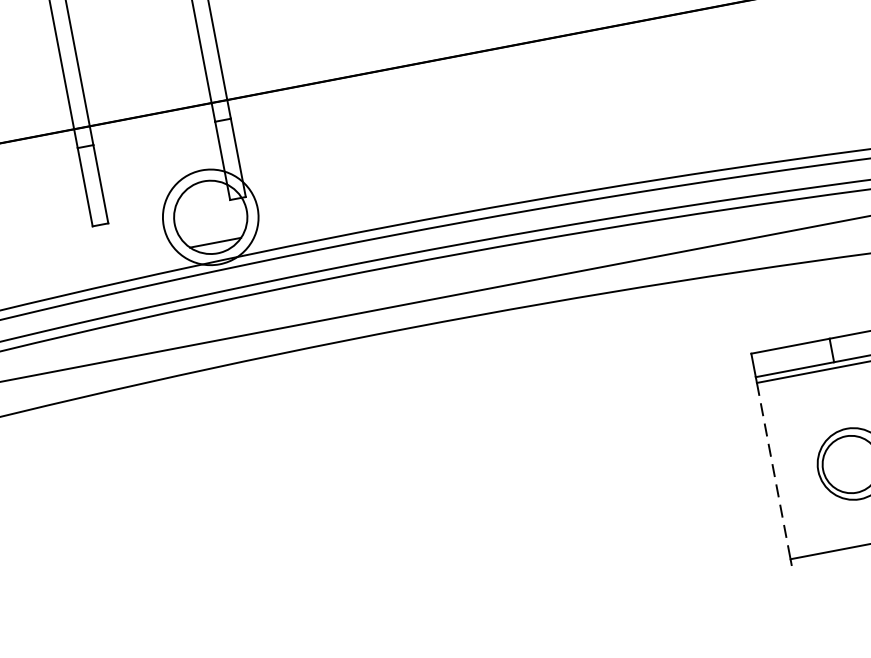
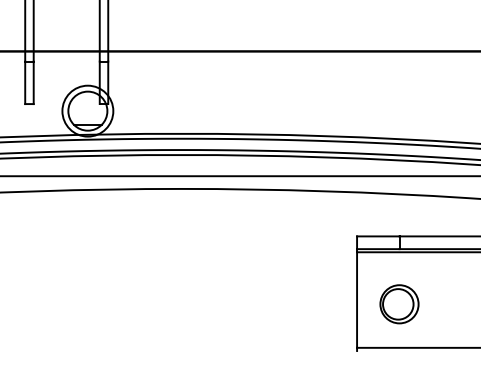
line: (774, 471) -> (357, 300), dashed -> solid

